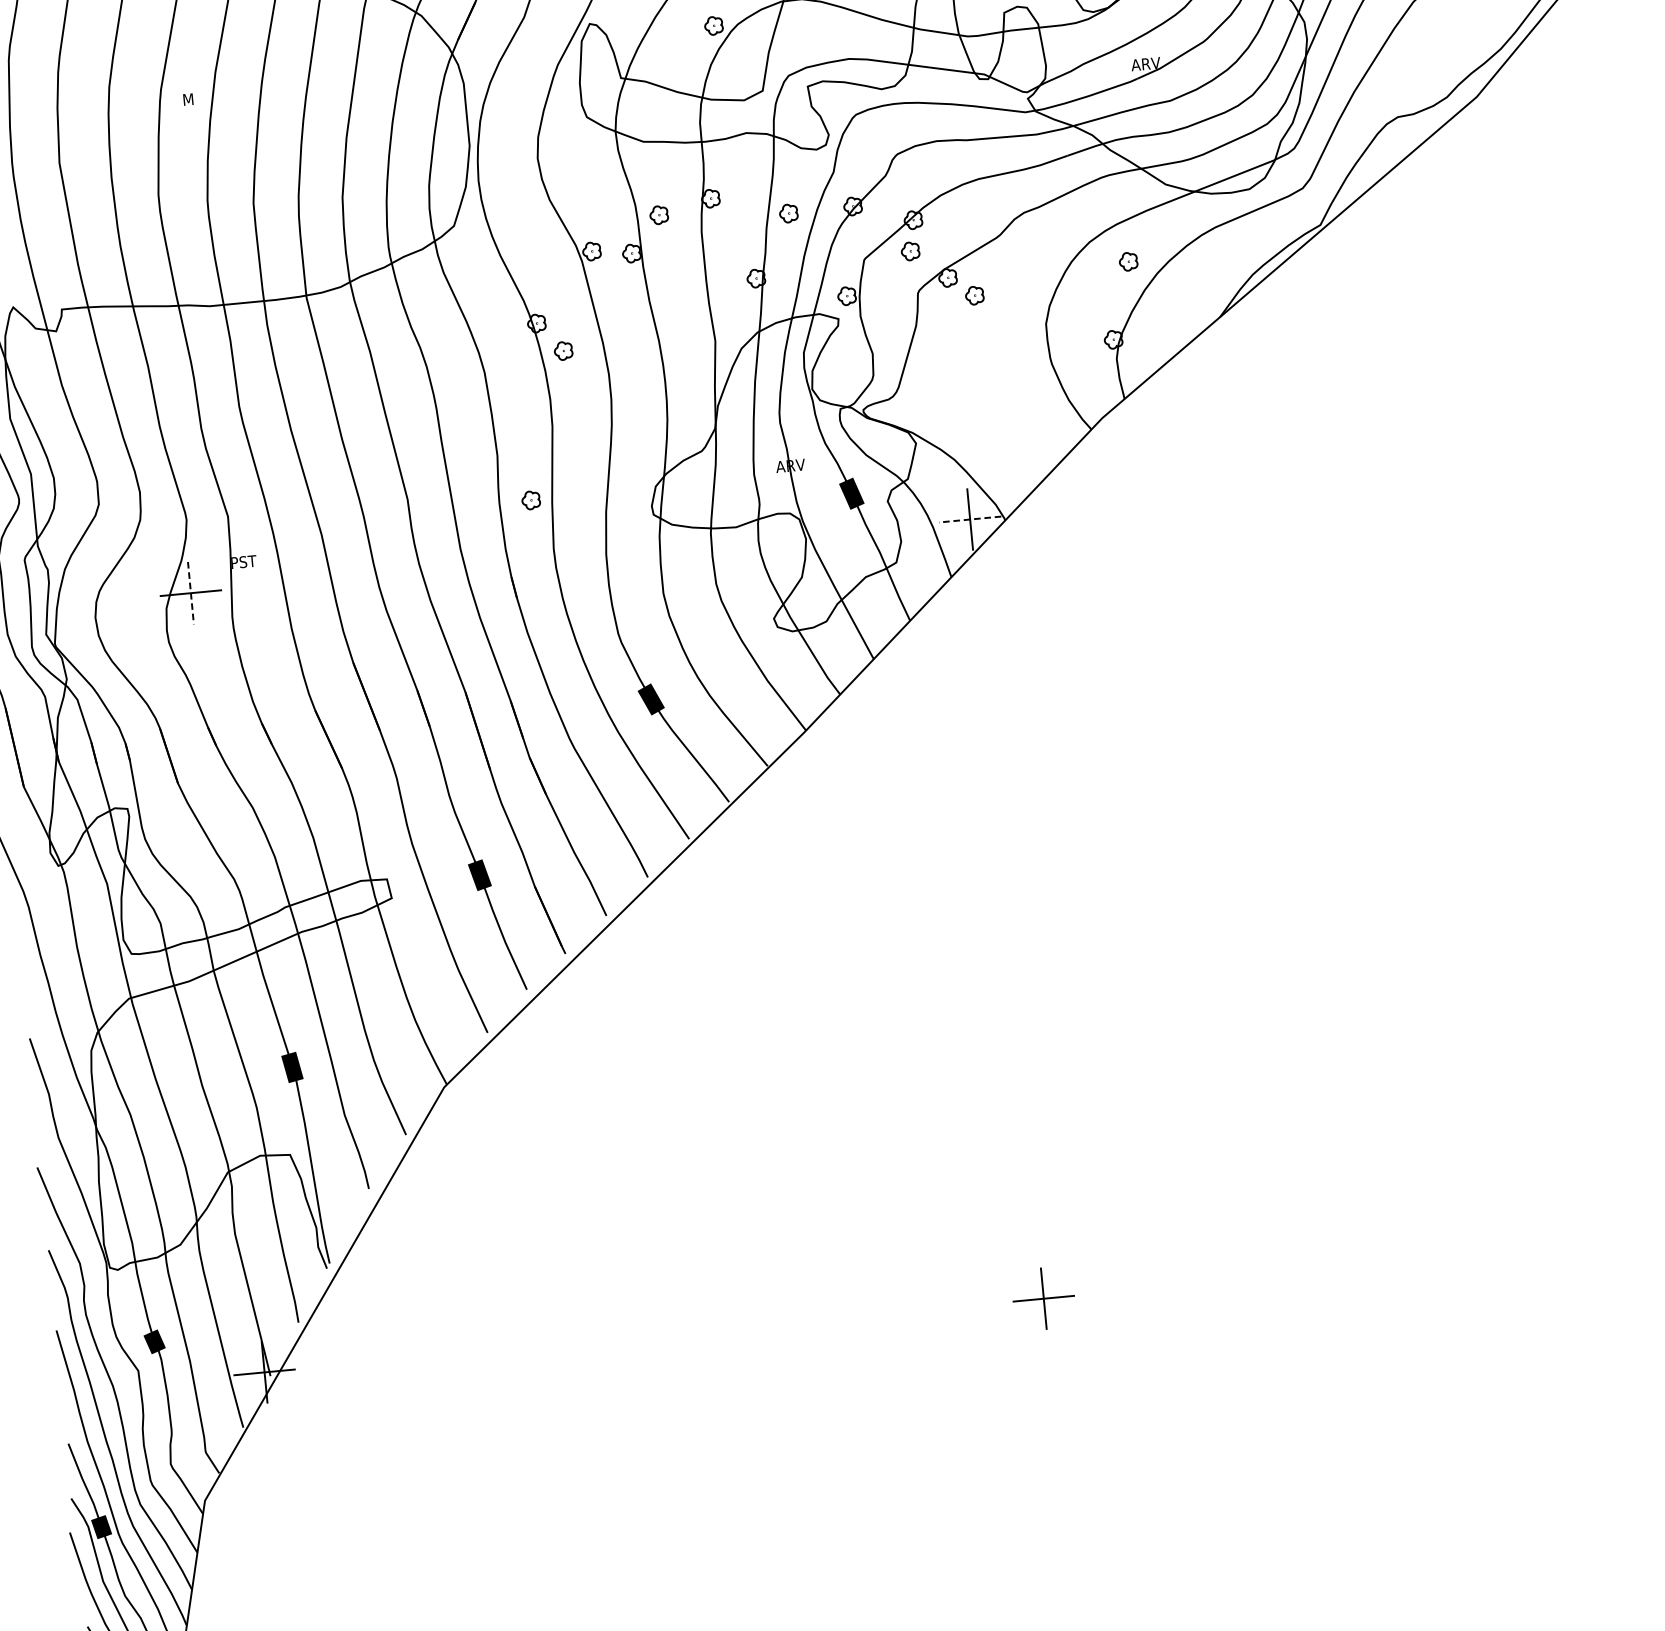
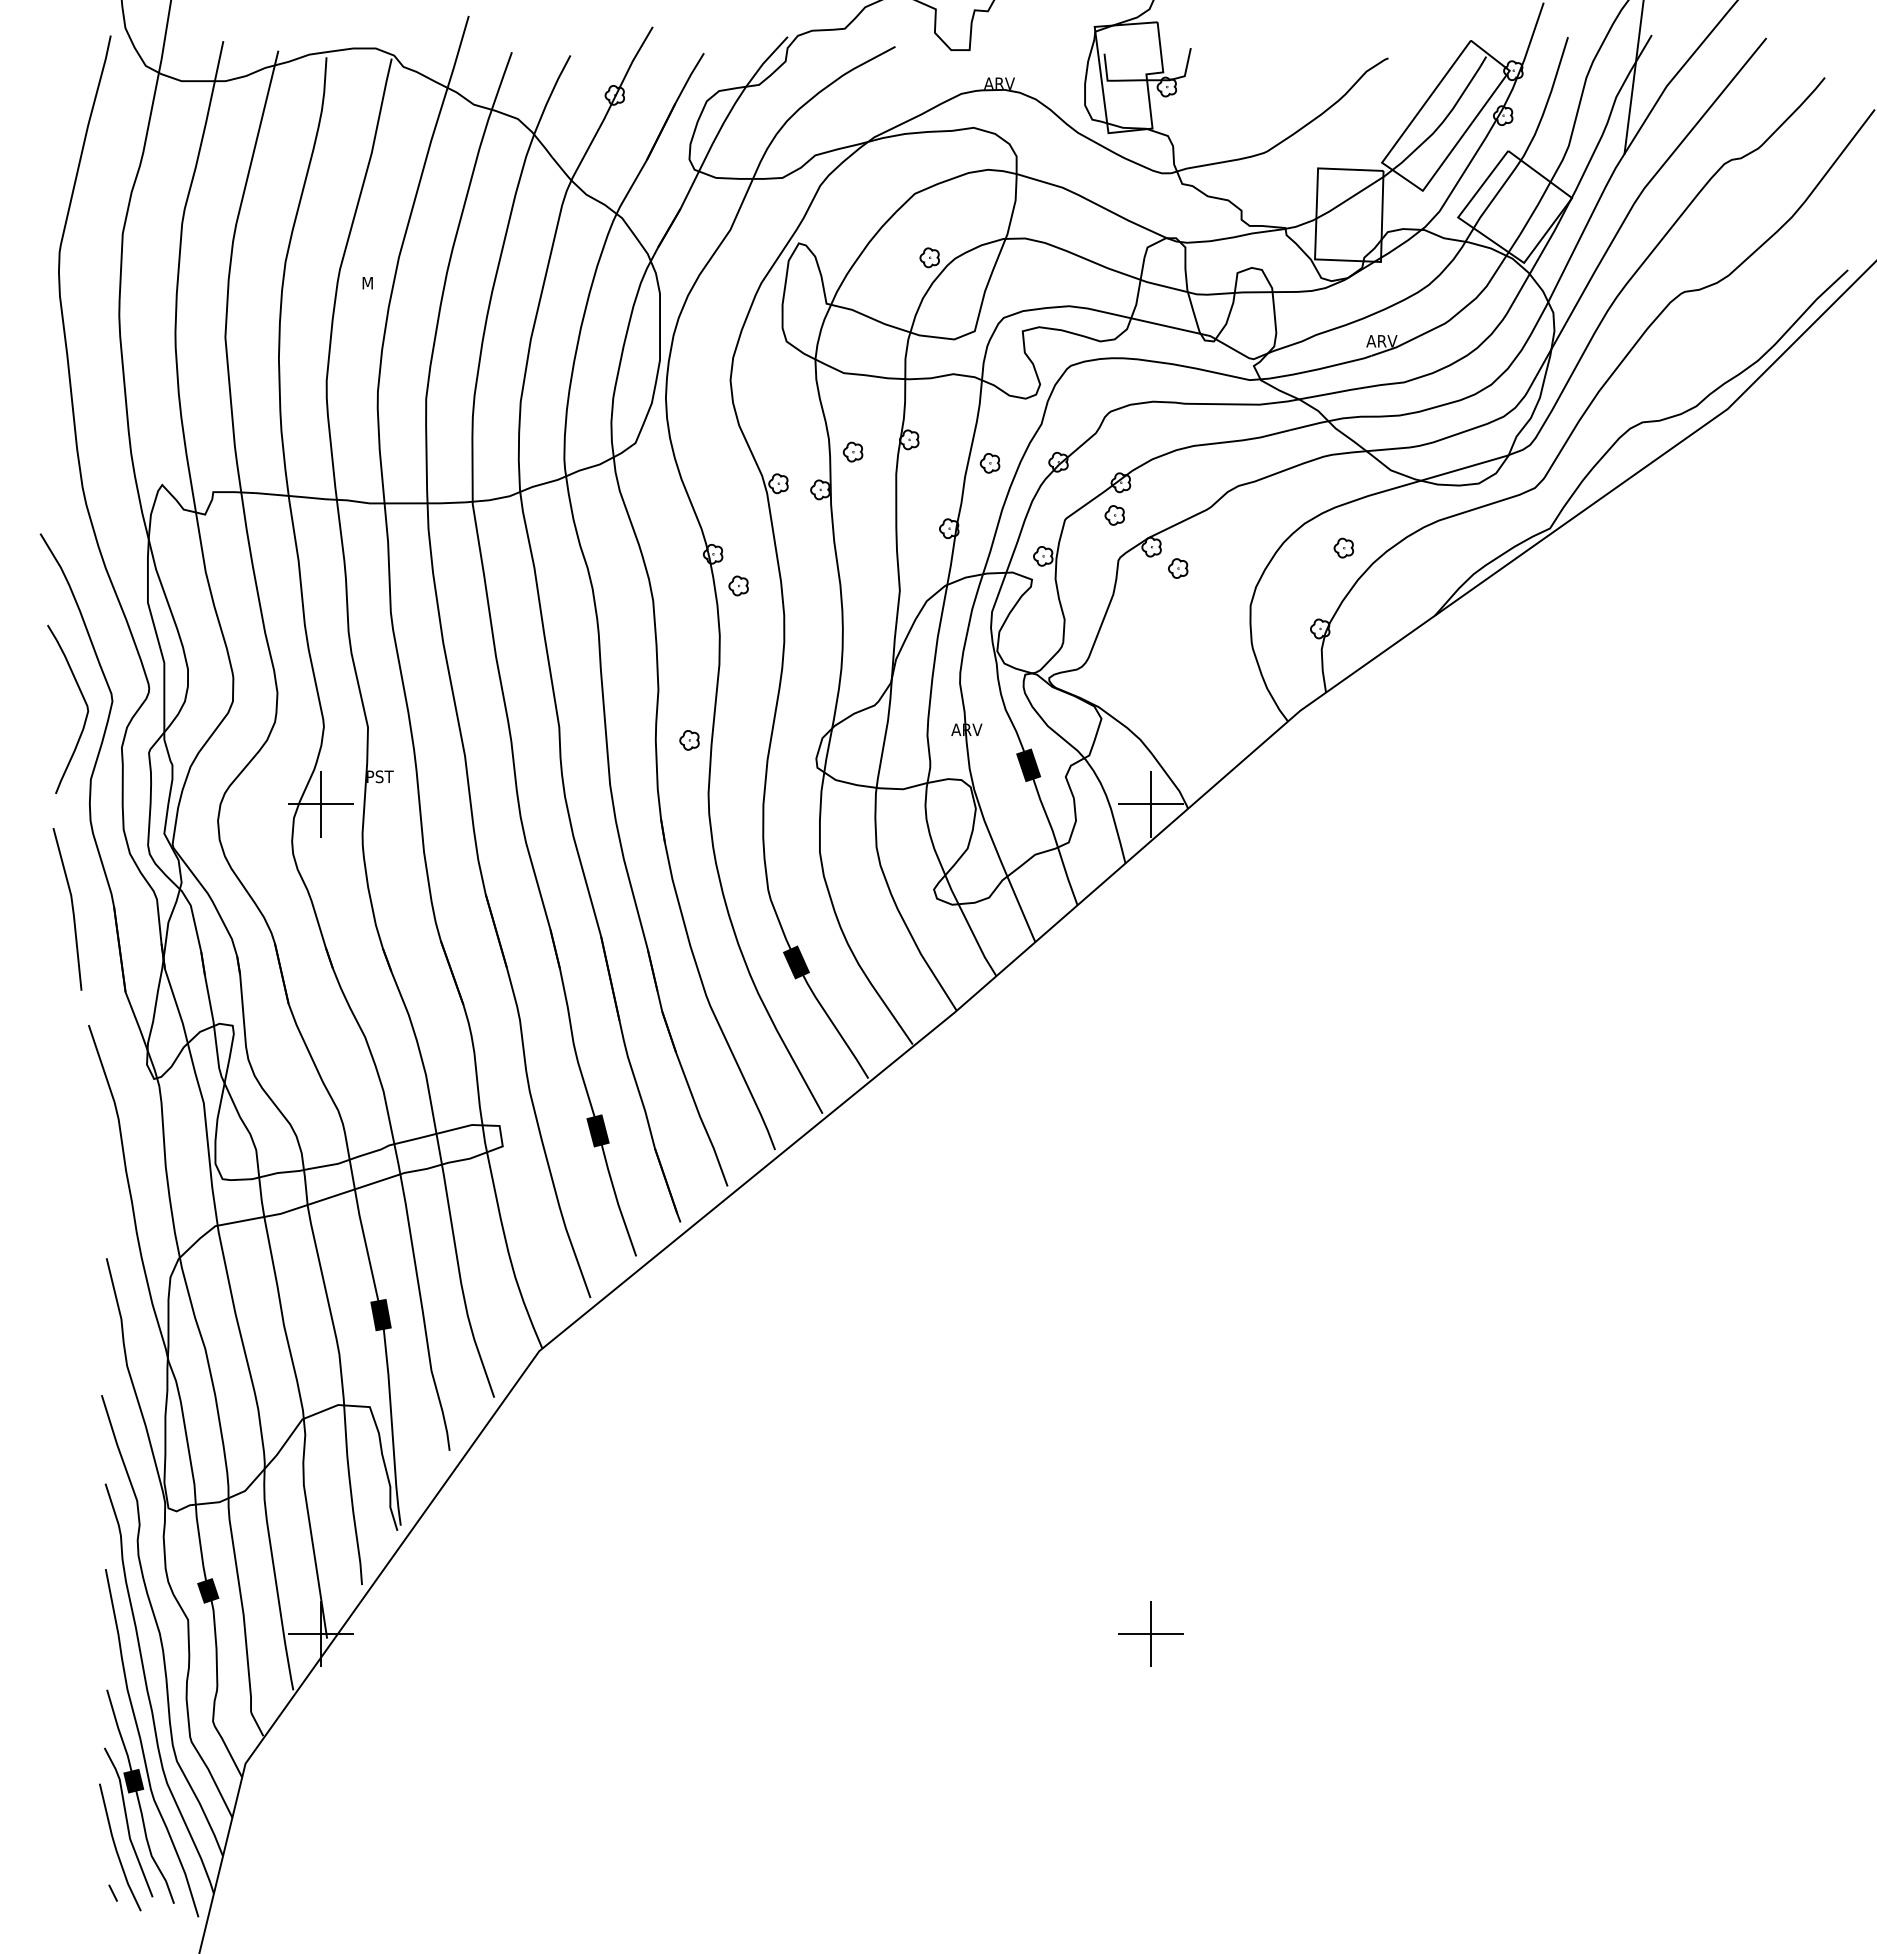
line: (969, 519) -> (1150, 804), dashed -> solid
line: (191, 593) -> (321, 804), dashed -> solid

